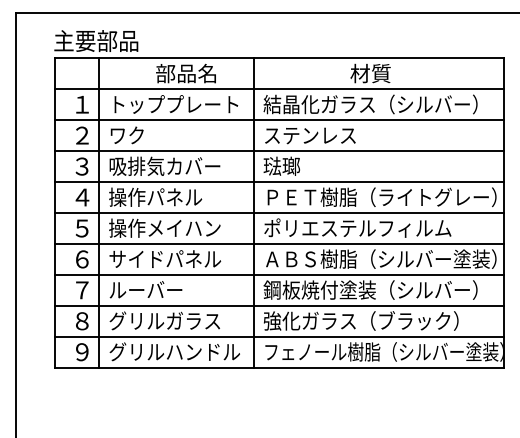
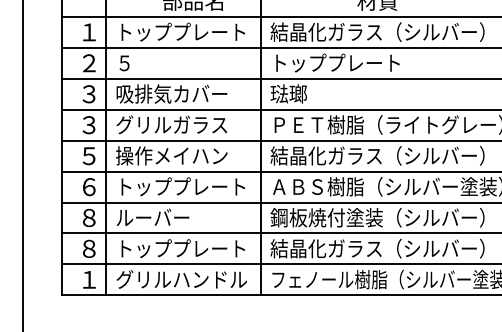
text: (126, 135) -> (133, 63), ワク -> ５
text: (328, 135) -> (335, 63), ステンレス -> トッププレート
text: (164, 196) -> (171, 124), 操作パネル -> グリルガラス
text: (82, 197) -> (89, 125), ４ -> ３
text: (370, 227) -> (377, 155), ポリエステルフィルム -> 結晶化ガラス（シルバー）
text: (173, 258) -> (180, 186), サイドパネル -> トッププレート
text: (82, 290) -> (89, 218), ７ -> ８
text: (173, 320) -> (180, 248), グリルガラス -> トッププレート
text: (370, 320) -> (377, 248), 強化ガラス（ブラック） -> 結晶化ガラス（シルバー）
text: (82, 352) -> (89, 280), ９ -> １

